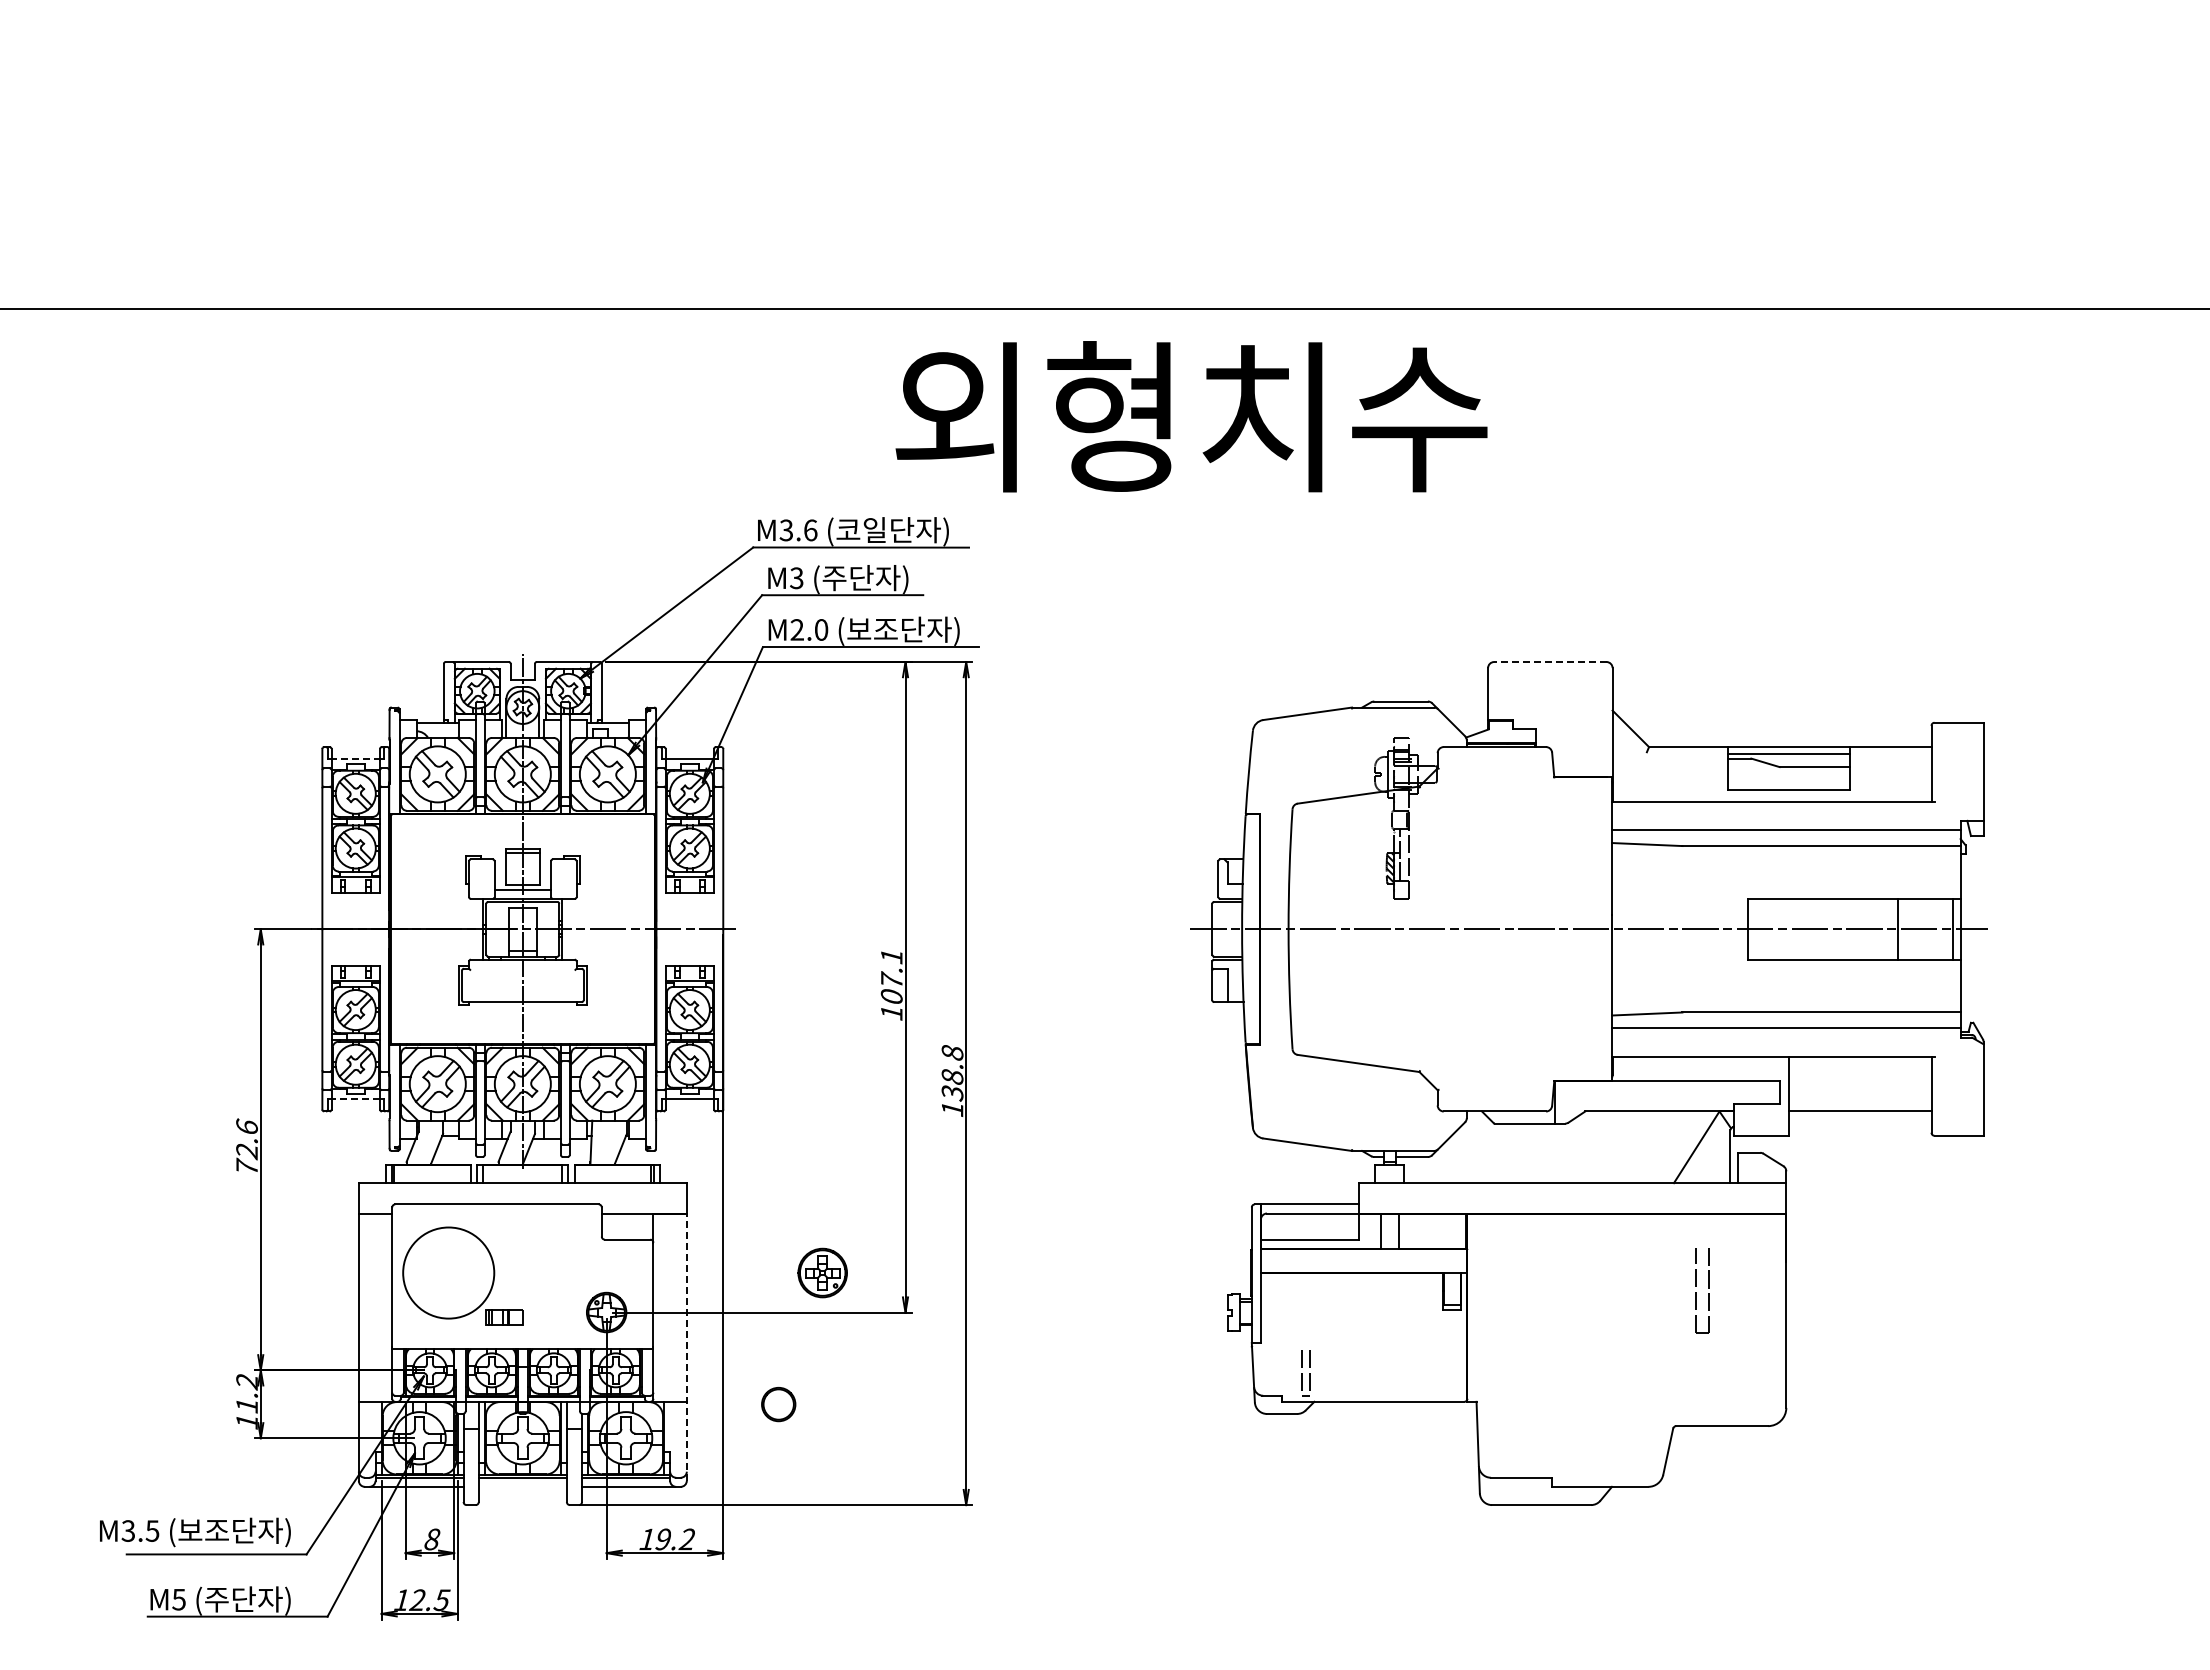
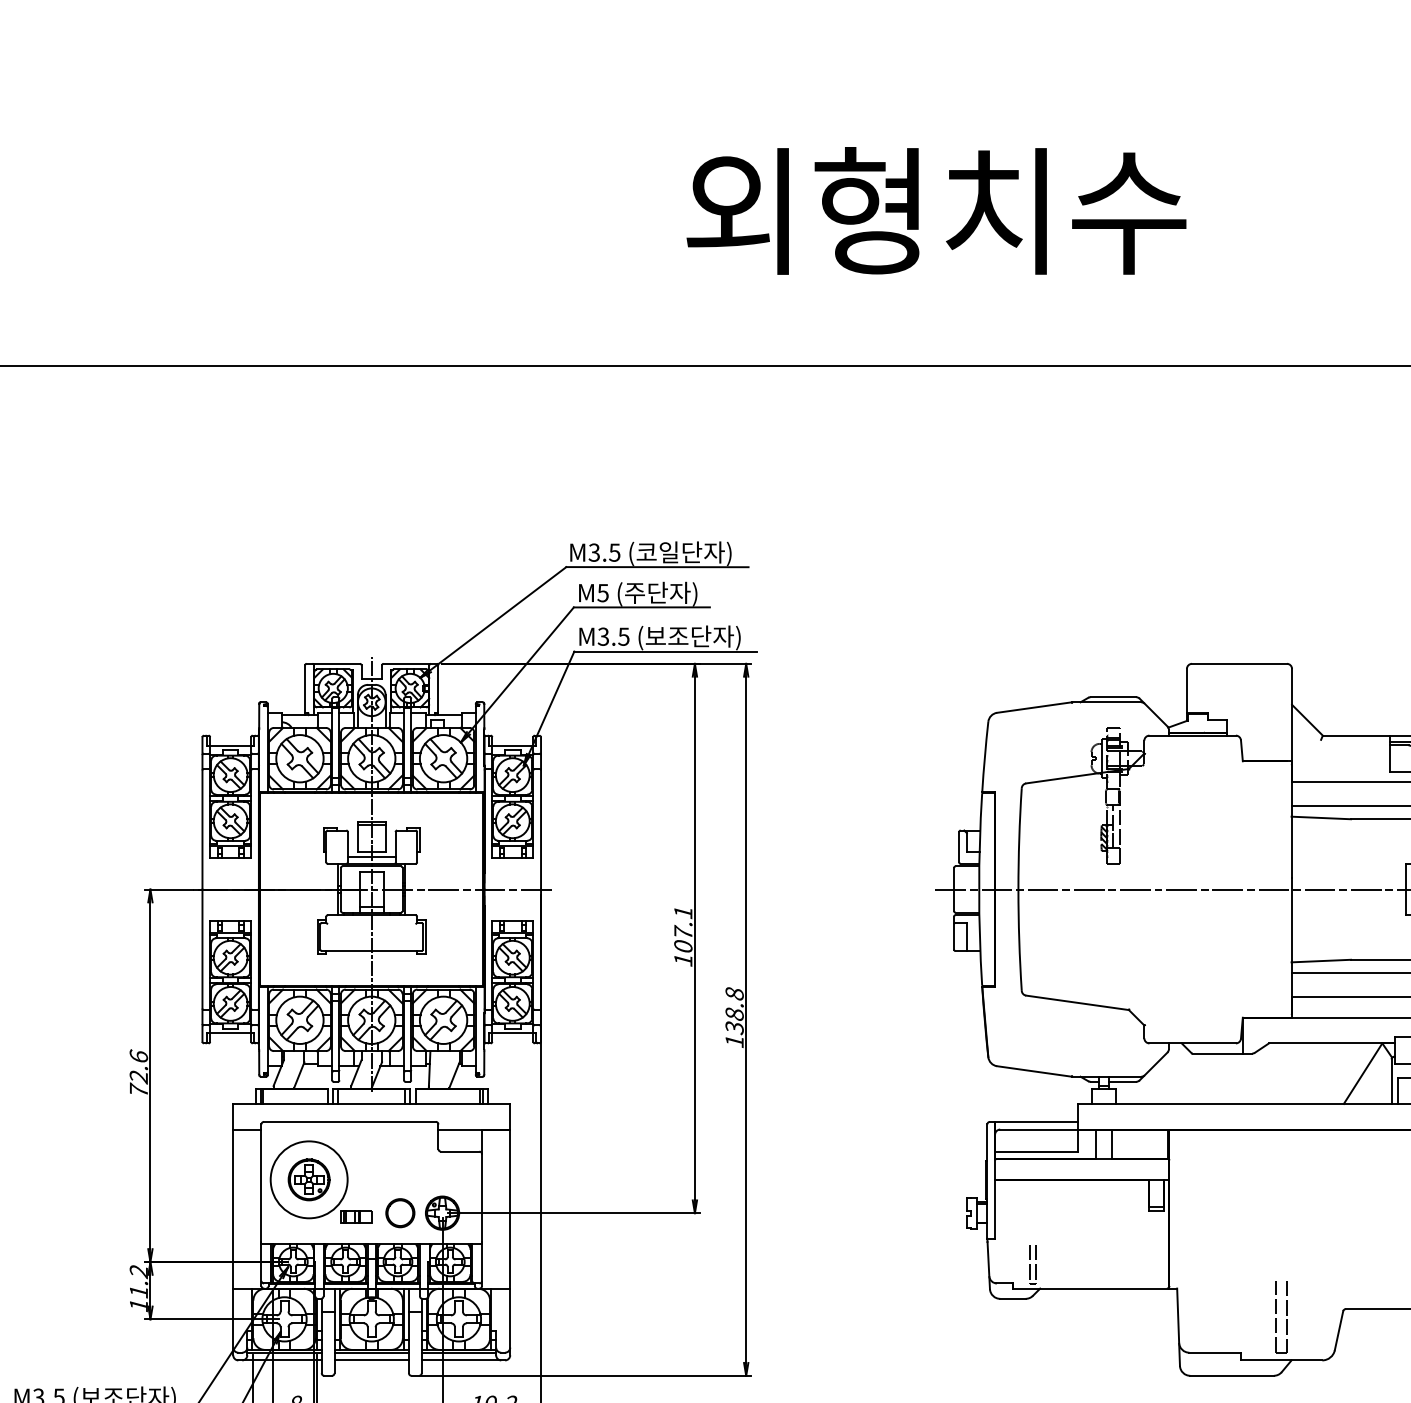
text: (1191, 416) -> (936, 210), moved
text: (810, 530) -> (614, 552), M3.6 -> M3.5
text: (796, 577) -> (602, 592), M3 -> M5
text: (809, 629) -> (613, 636), M2.0 -> M3.5
line: (1549, 662) -> (1238, 664), dashed -> solid
line: (356, 759) -> (231, 746), dashed -> solid
line: (355, 1099) -> (230, 1033), dashed -> solid
part: (822, 1272) -> (308, 1179), moved
part: (1708, 1288) -> (1286, 1315), moved
line: (686, 1347) -> (509, 1242), dashed -> solid
part: (778, 1404) -> (400, 1213), moved
line: (522, 1486) -> (371, 1360), added

